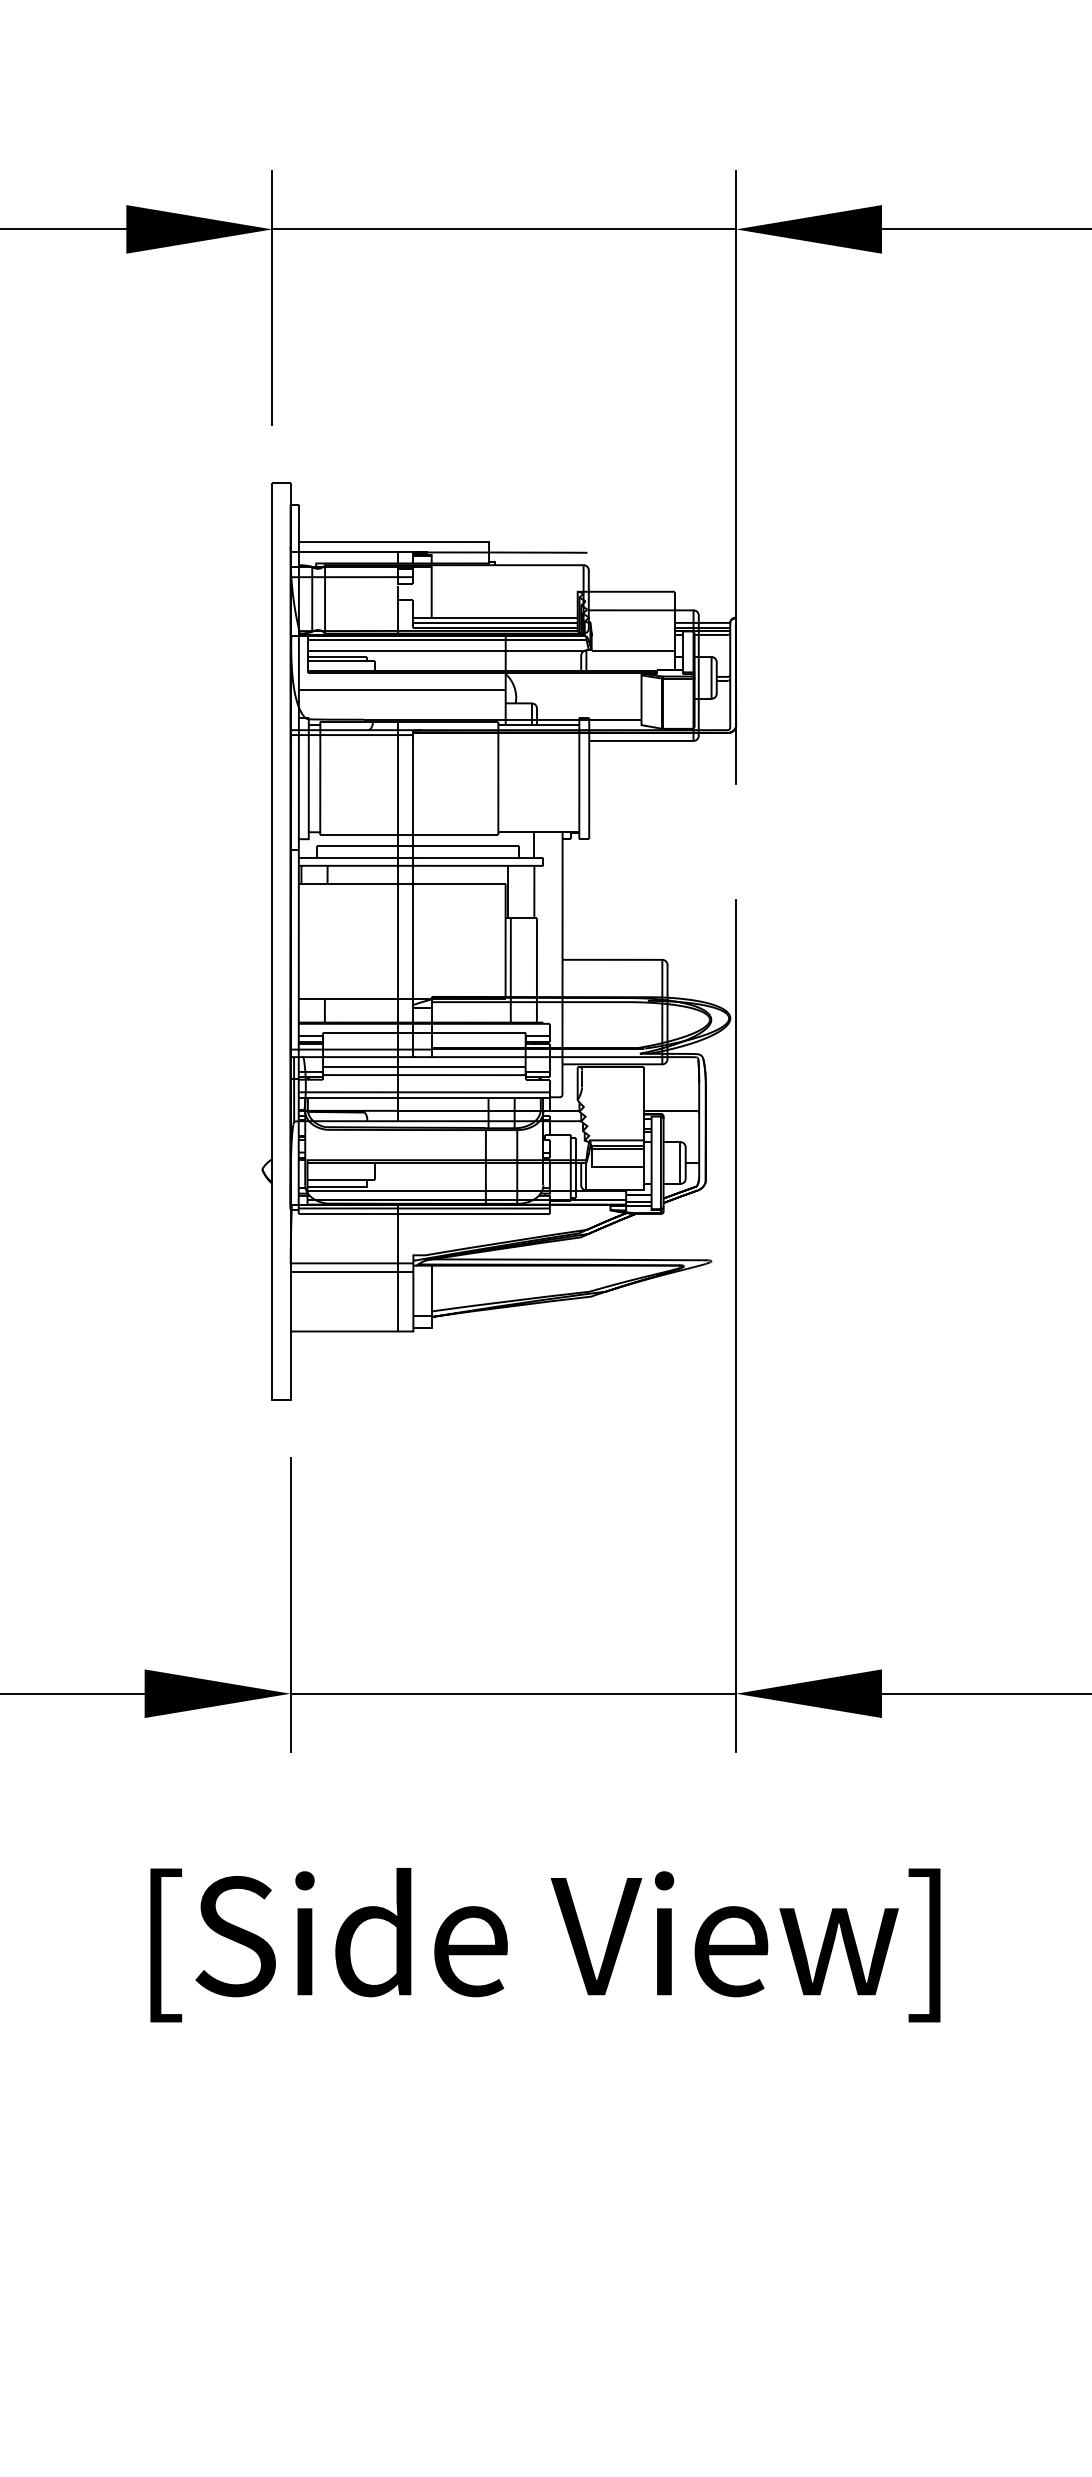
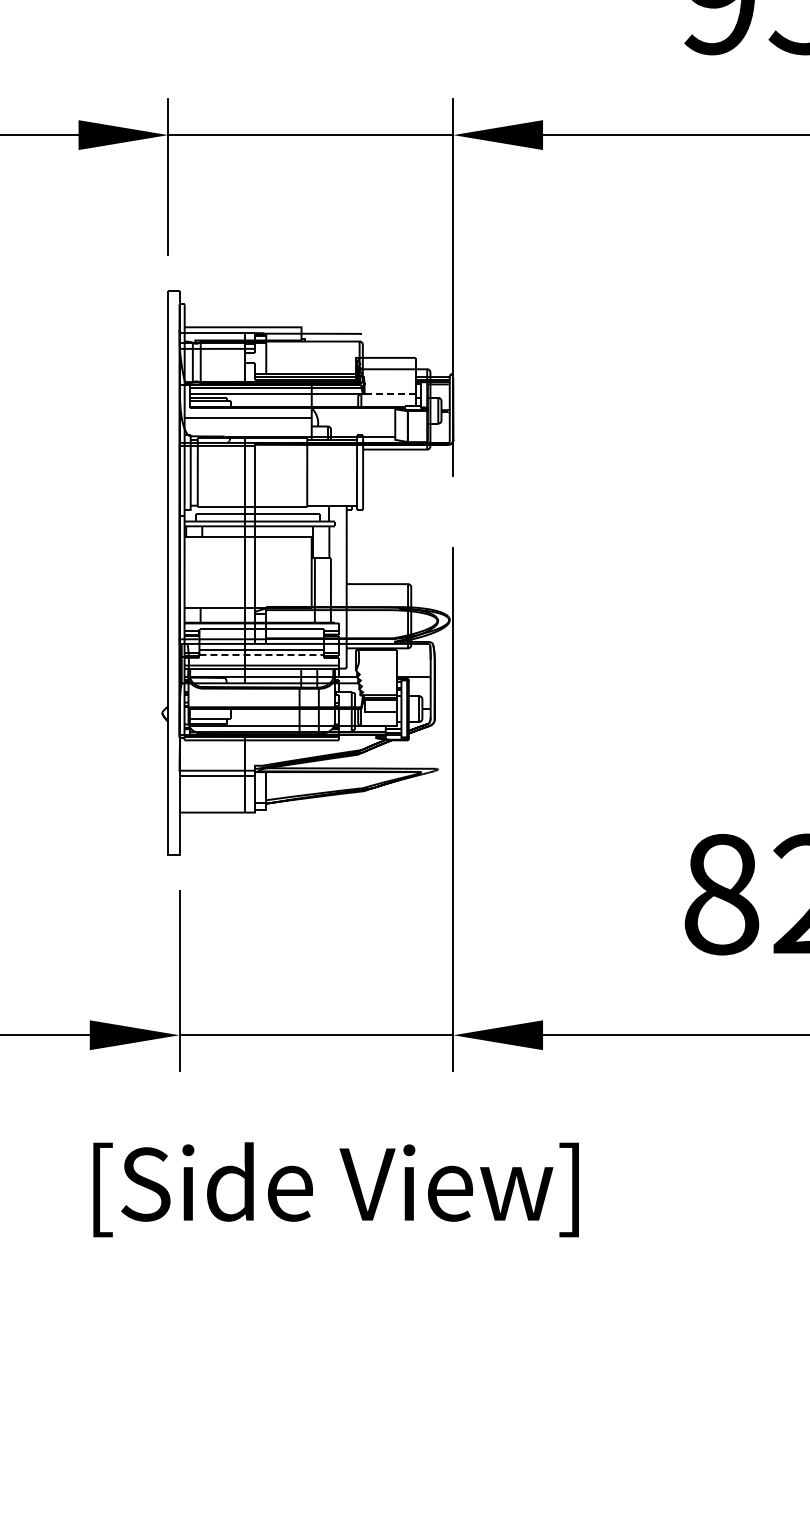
line: (633, 651) -> (390, 394), solid -> dashed
line: (425, 1074) -> (262, 654), solid -> dashed

